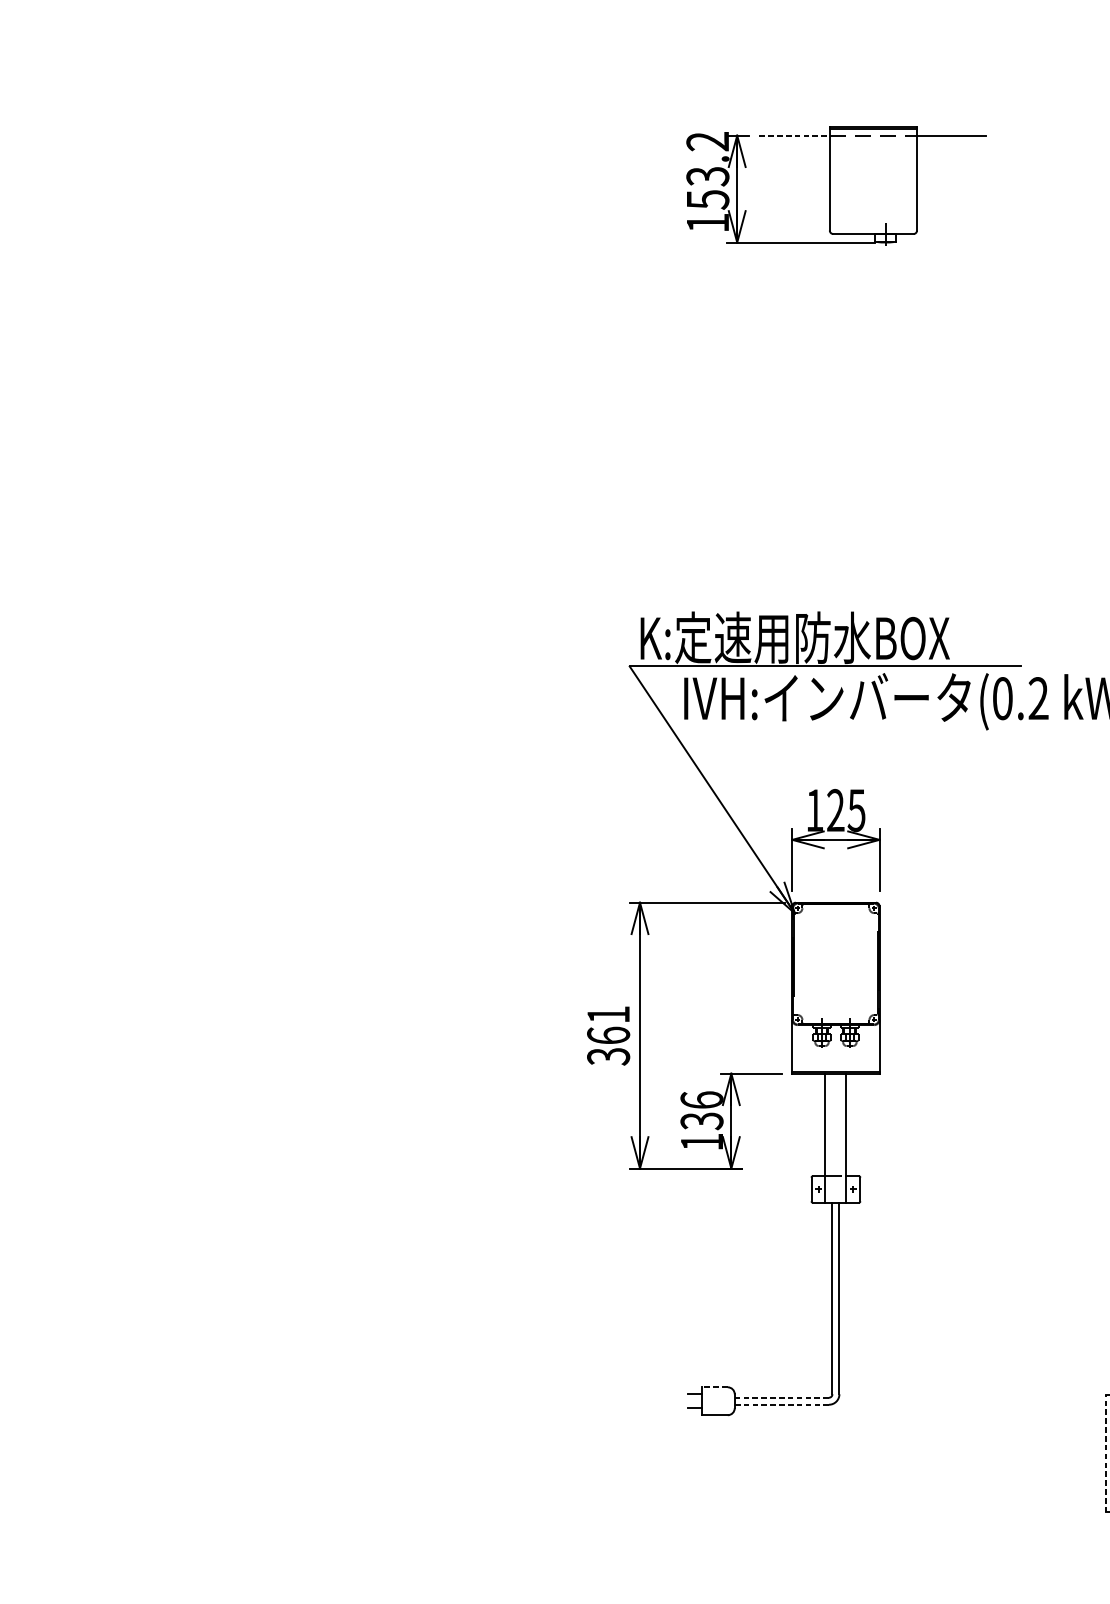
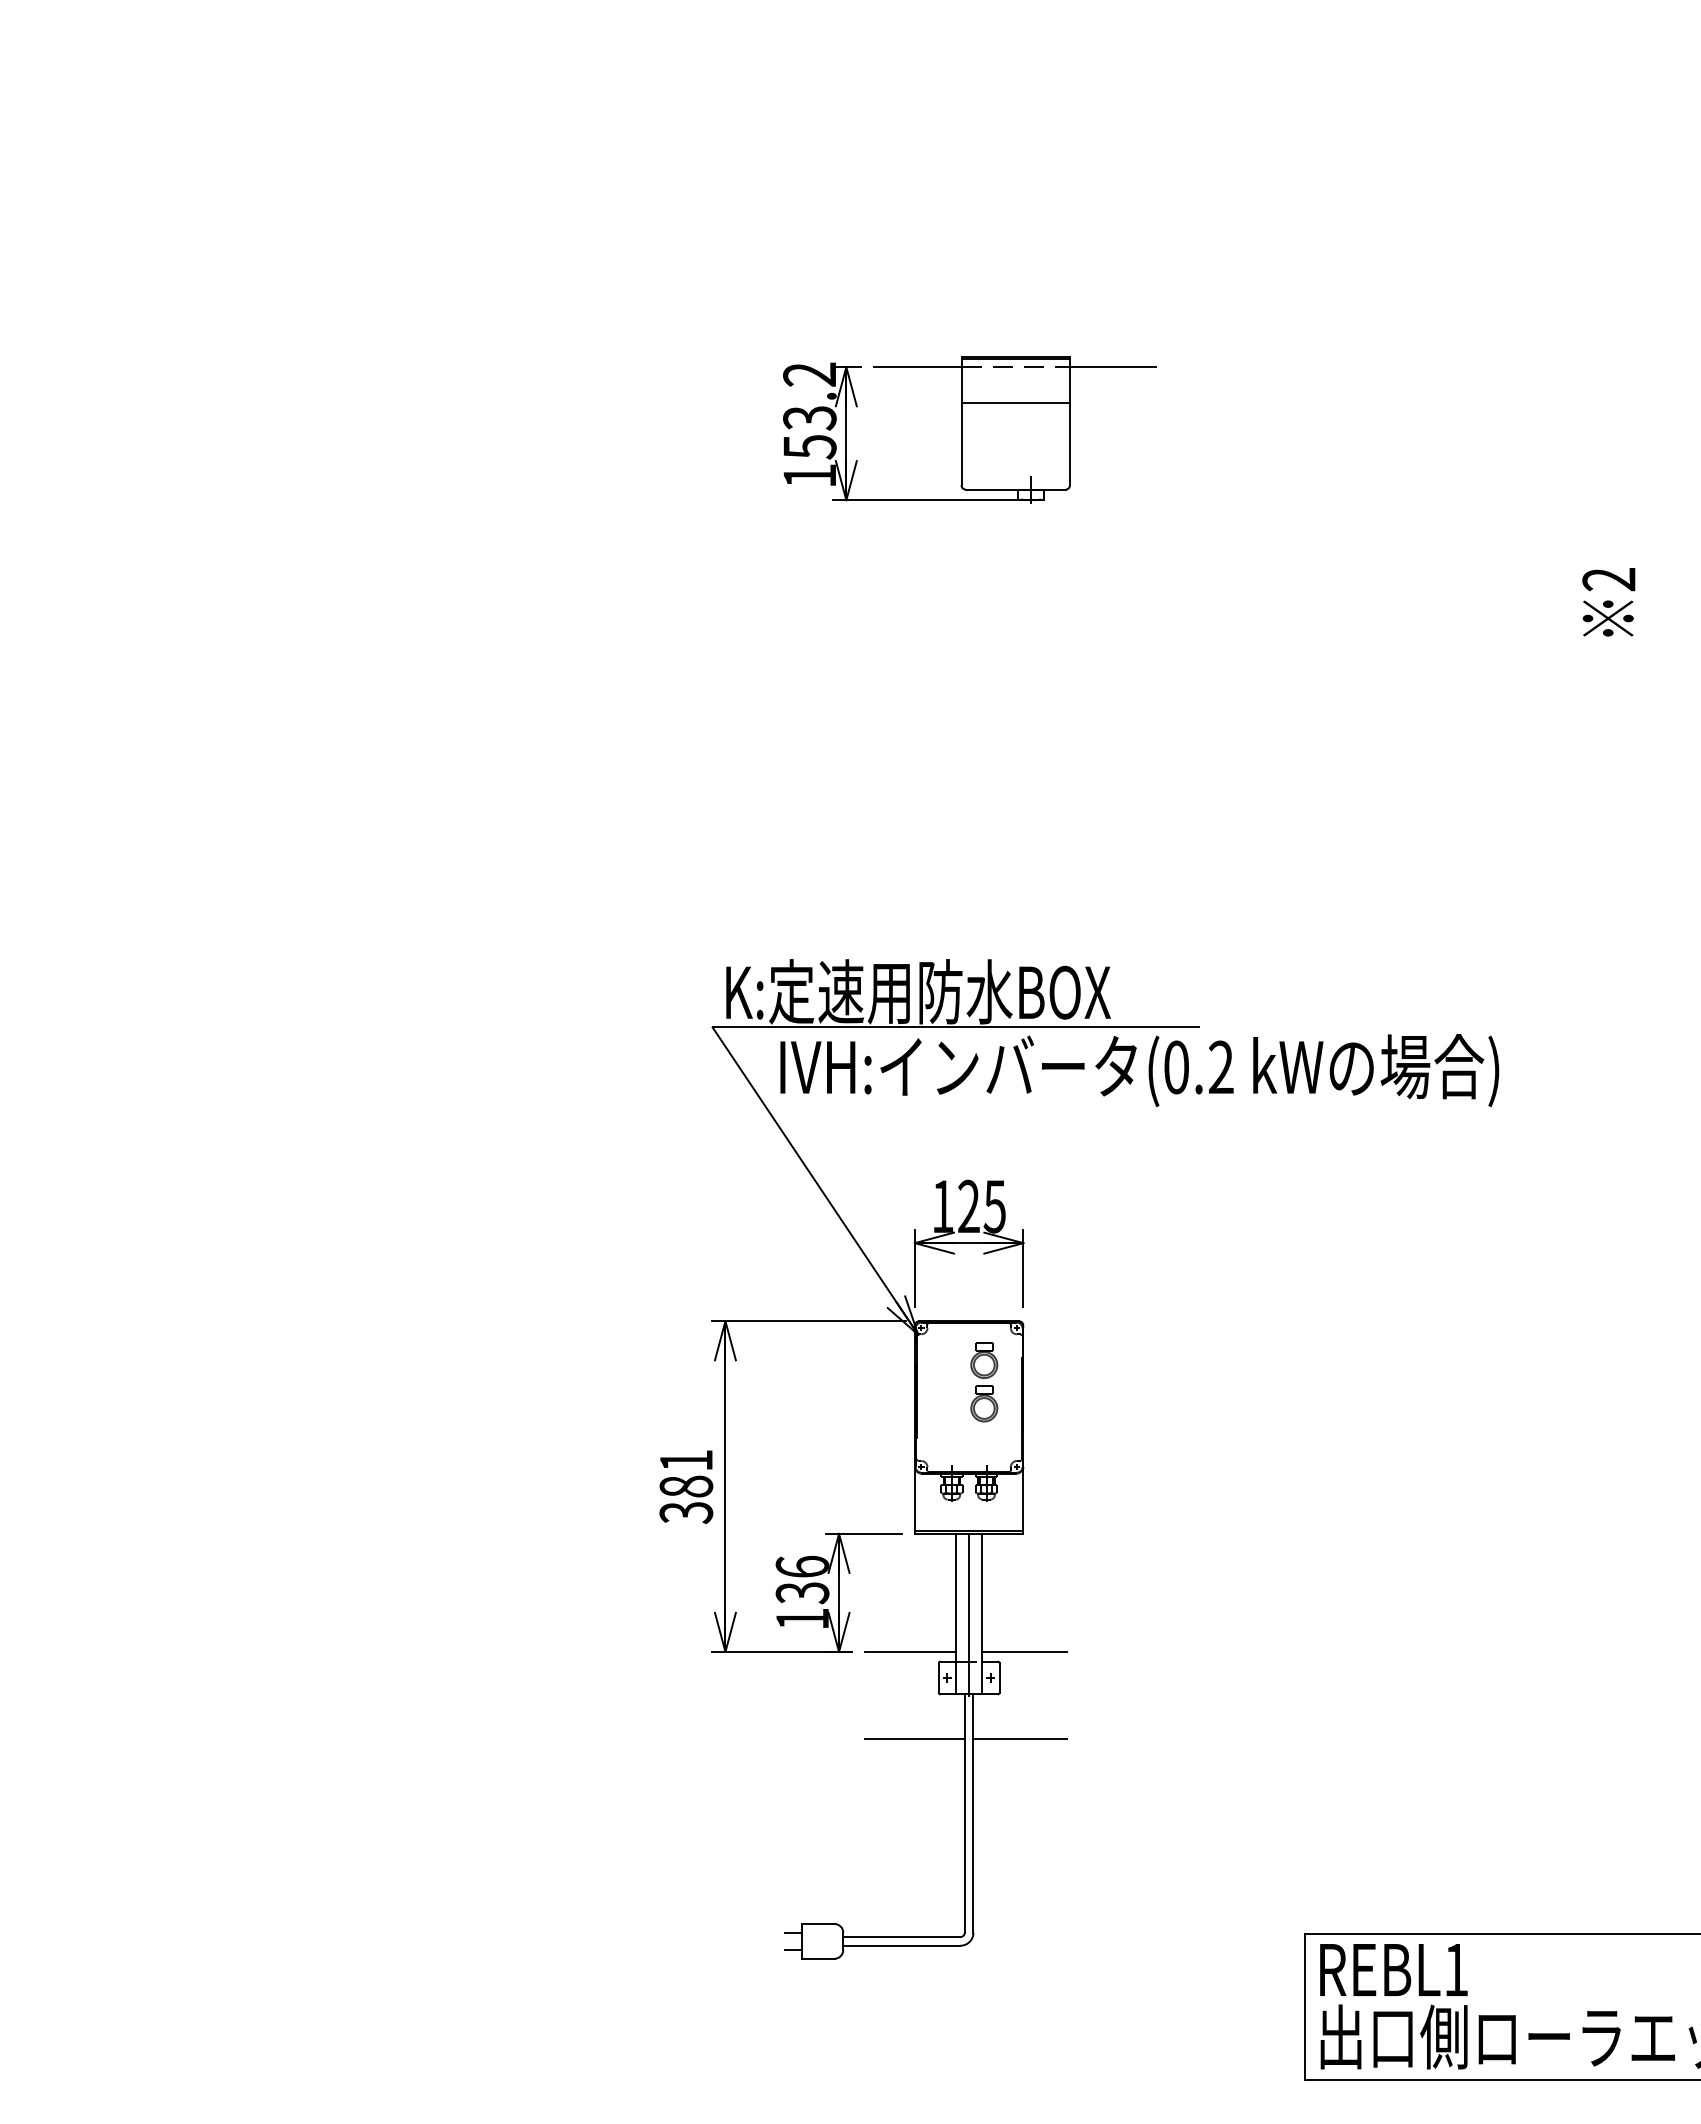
line: (794, 135) -> (917, 367), dashed -> solid
line: (873, 163) -> (1015, 402), added
part: (848, 951) -> (984, 1382), added
text: (608, 1035) -> (686, 1486), 361 -> 381
line: (836, 1138) -> (969, 1614), added
line: (788, 1168) -> (910, 1651), added
line: (880, 1168) -> (1024, 1651), added
line: (792, 1238) -> (914, 1738), added
line: (876, 1238) -> (1019, 1738), added
line: (714, 1387) -> (817, 1924), dashed -> solid
line: (781, 1398) -> (901, 1937), dashed -> solid
line: (781, 1404) -> (901, 1945), dashed -> solid
line: (1105, 1453) -> (1304, 2006), dashed -> solid

